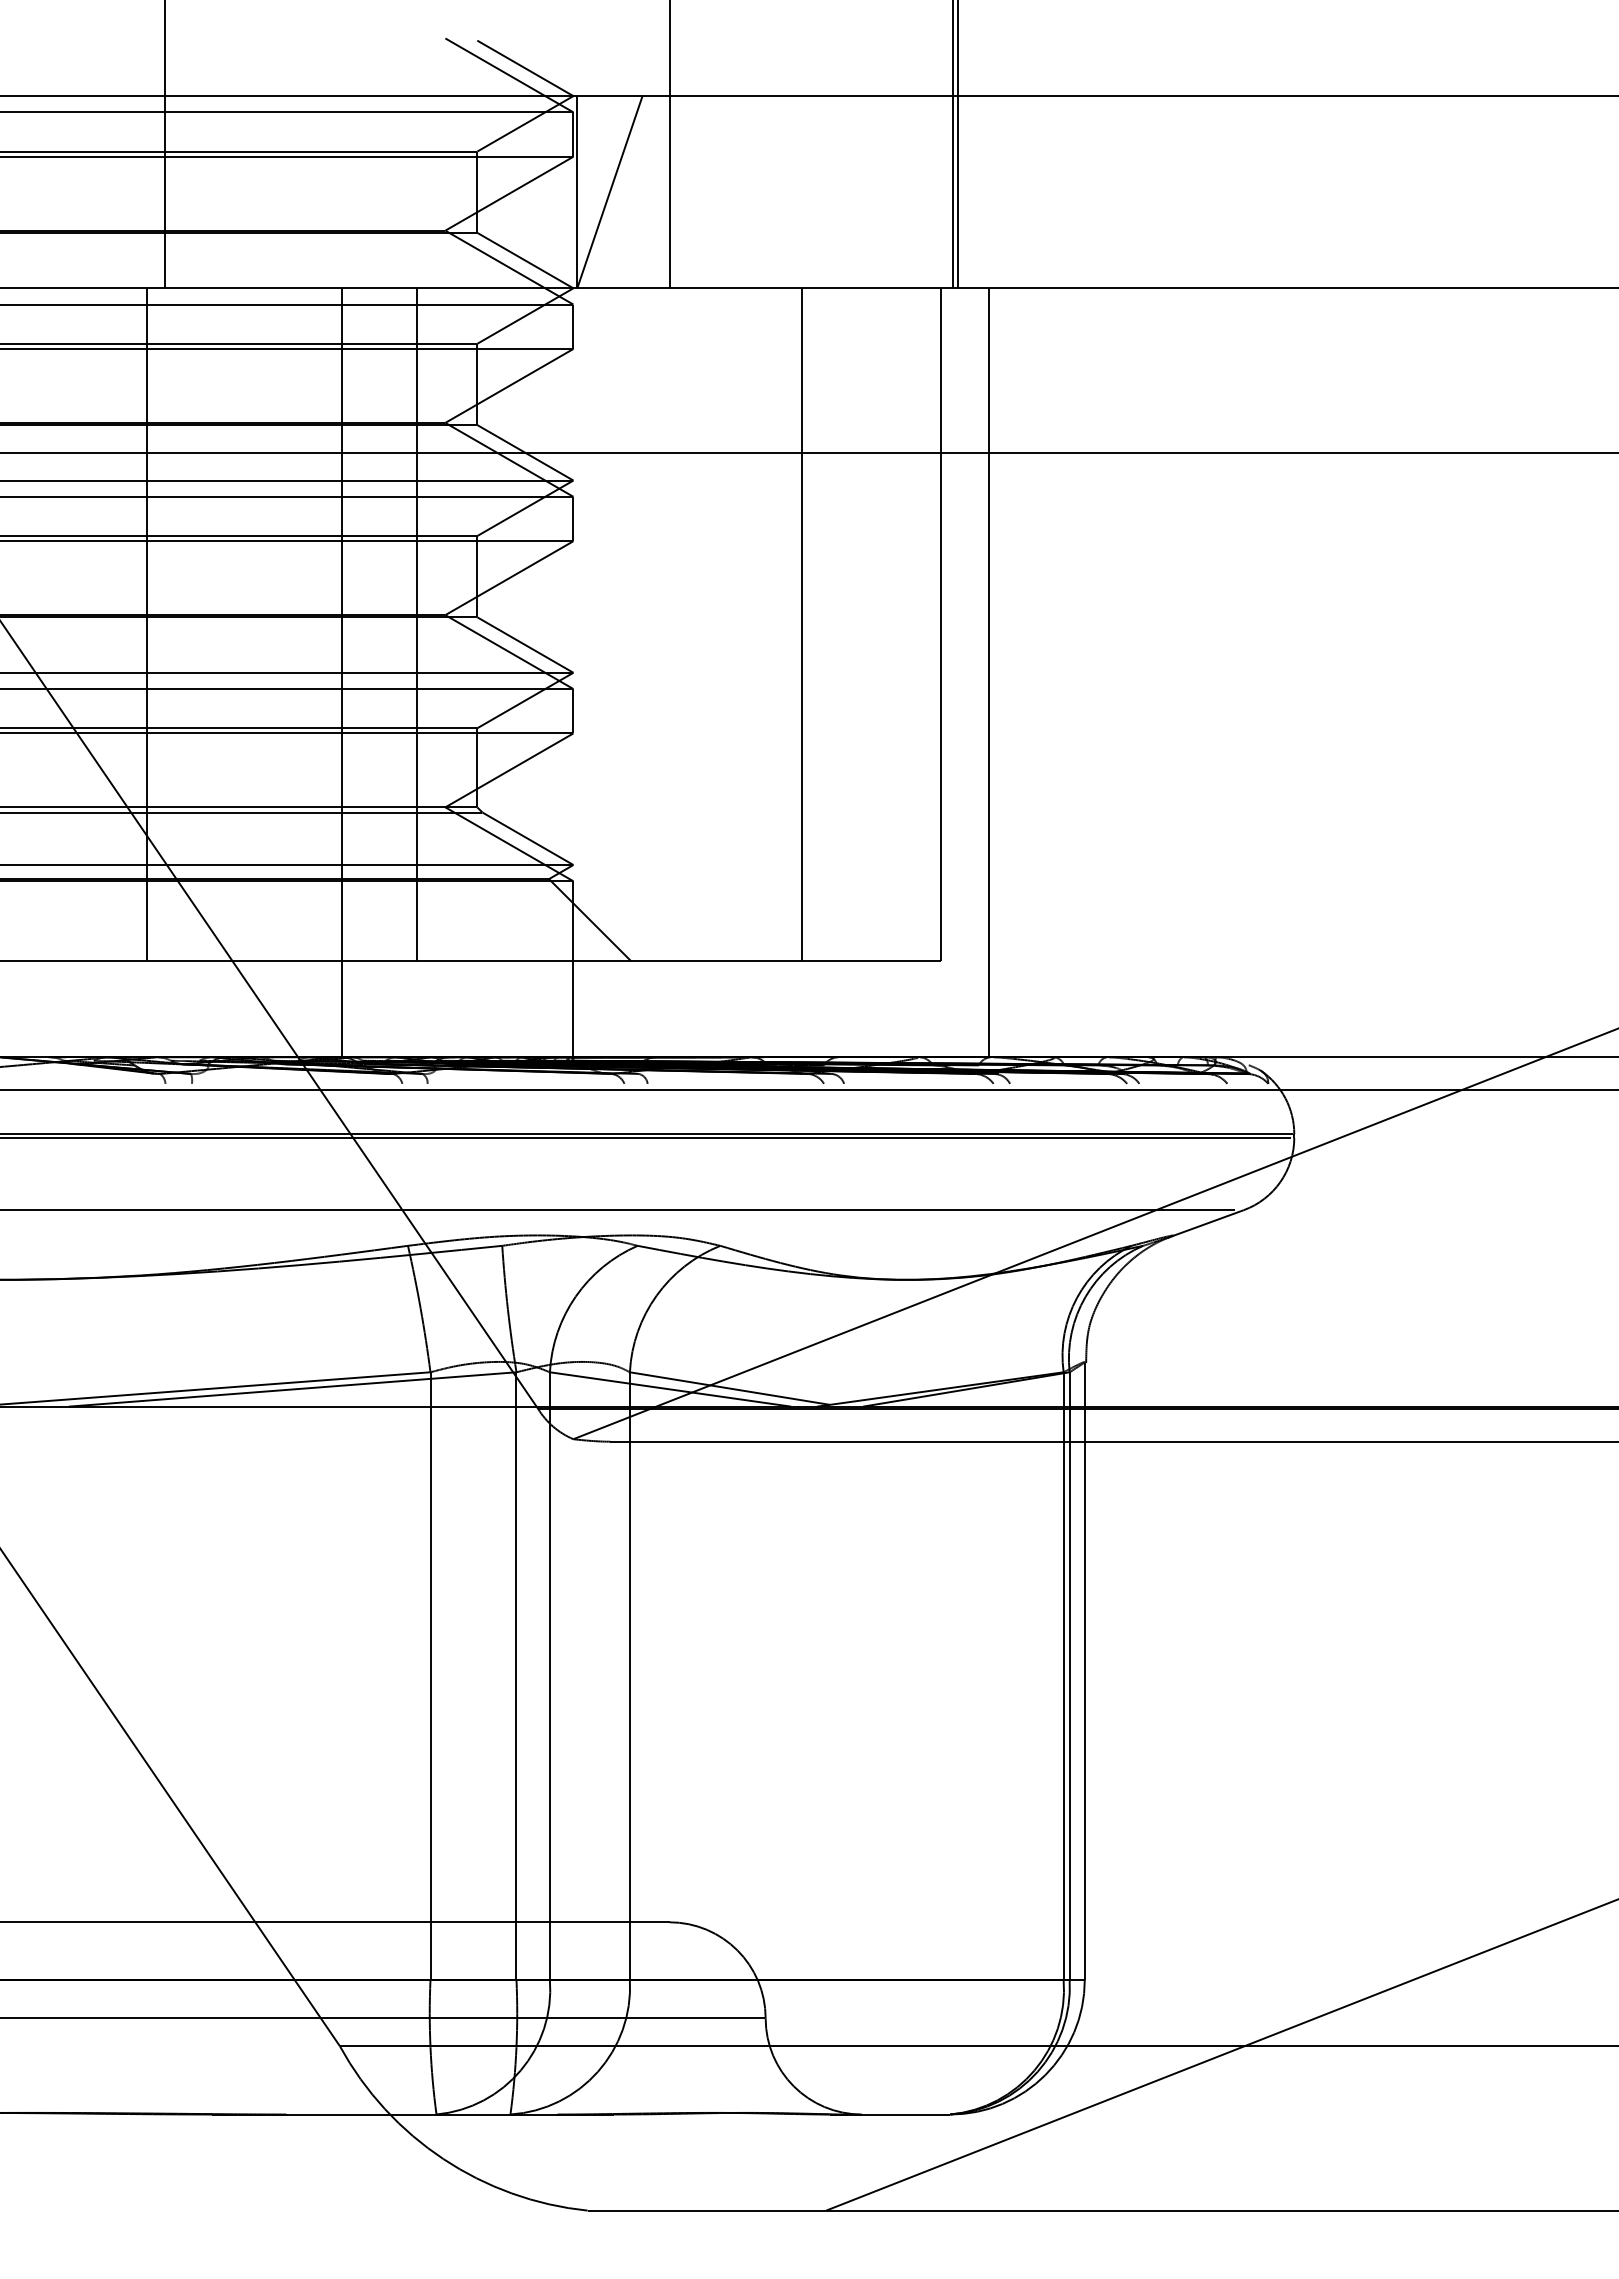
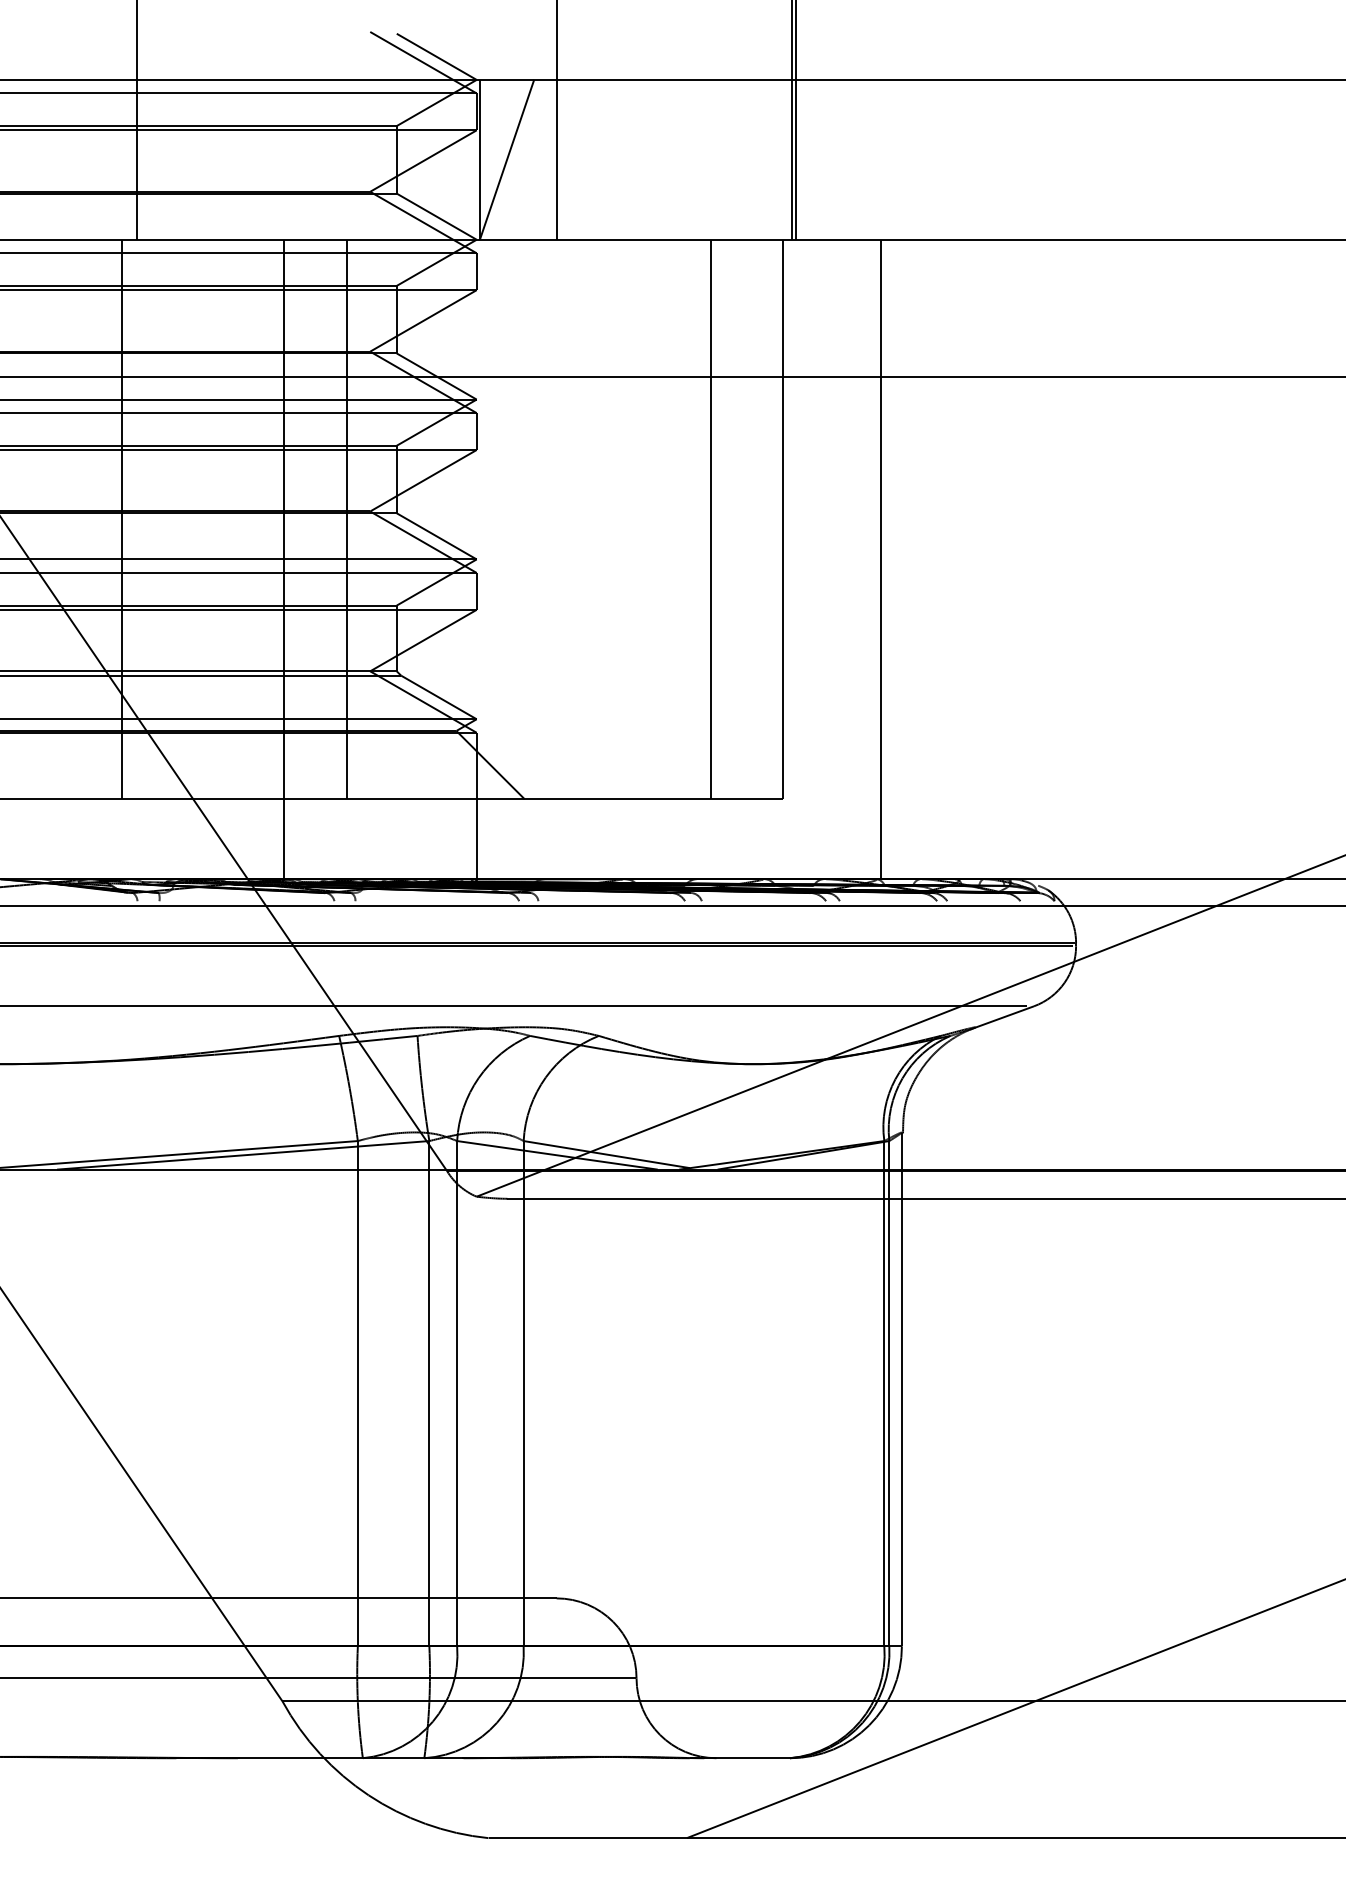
line: (801, 624) -> (711, 519), moved
line: (989, 672) -> (880, 559), moved

